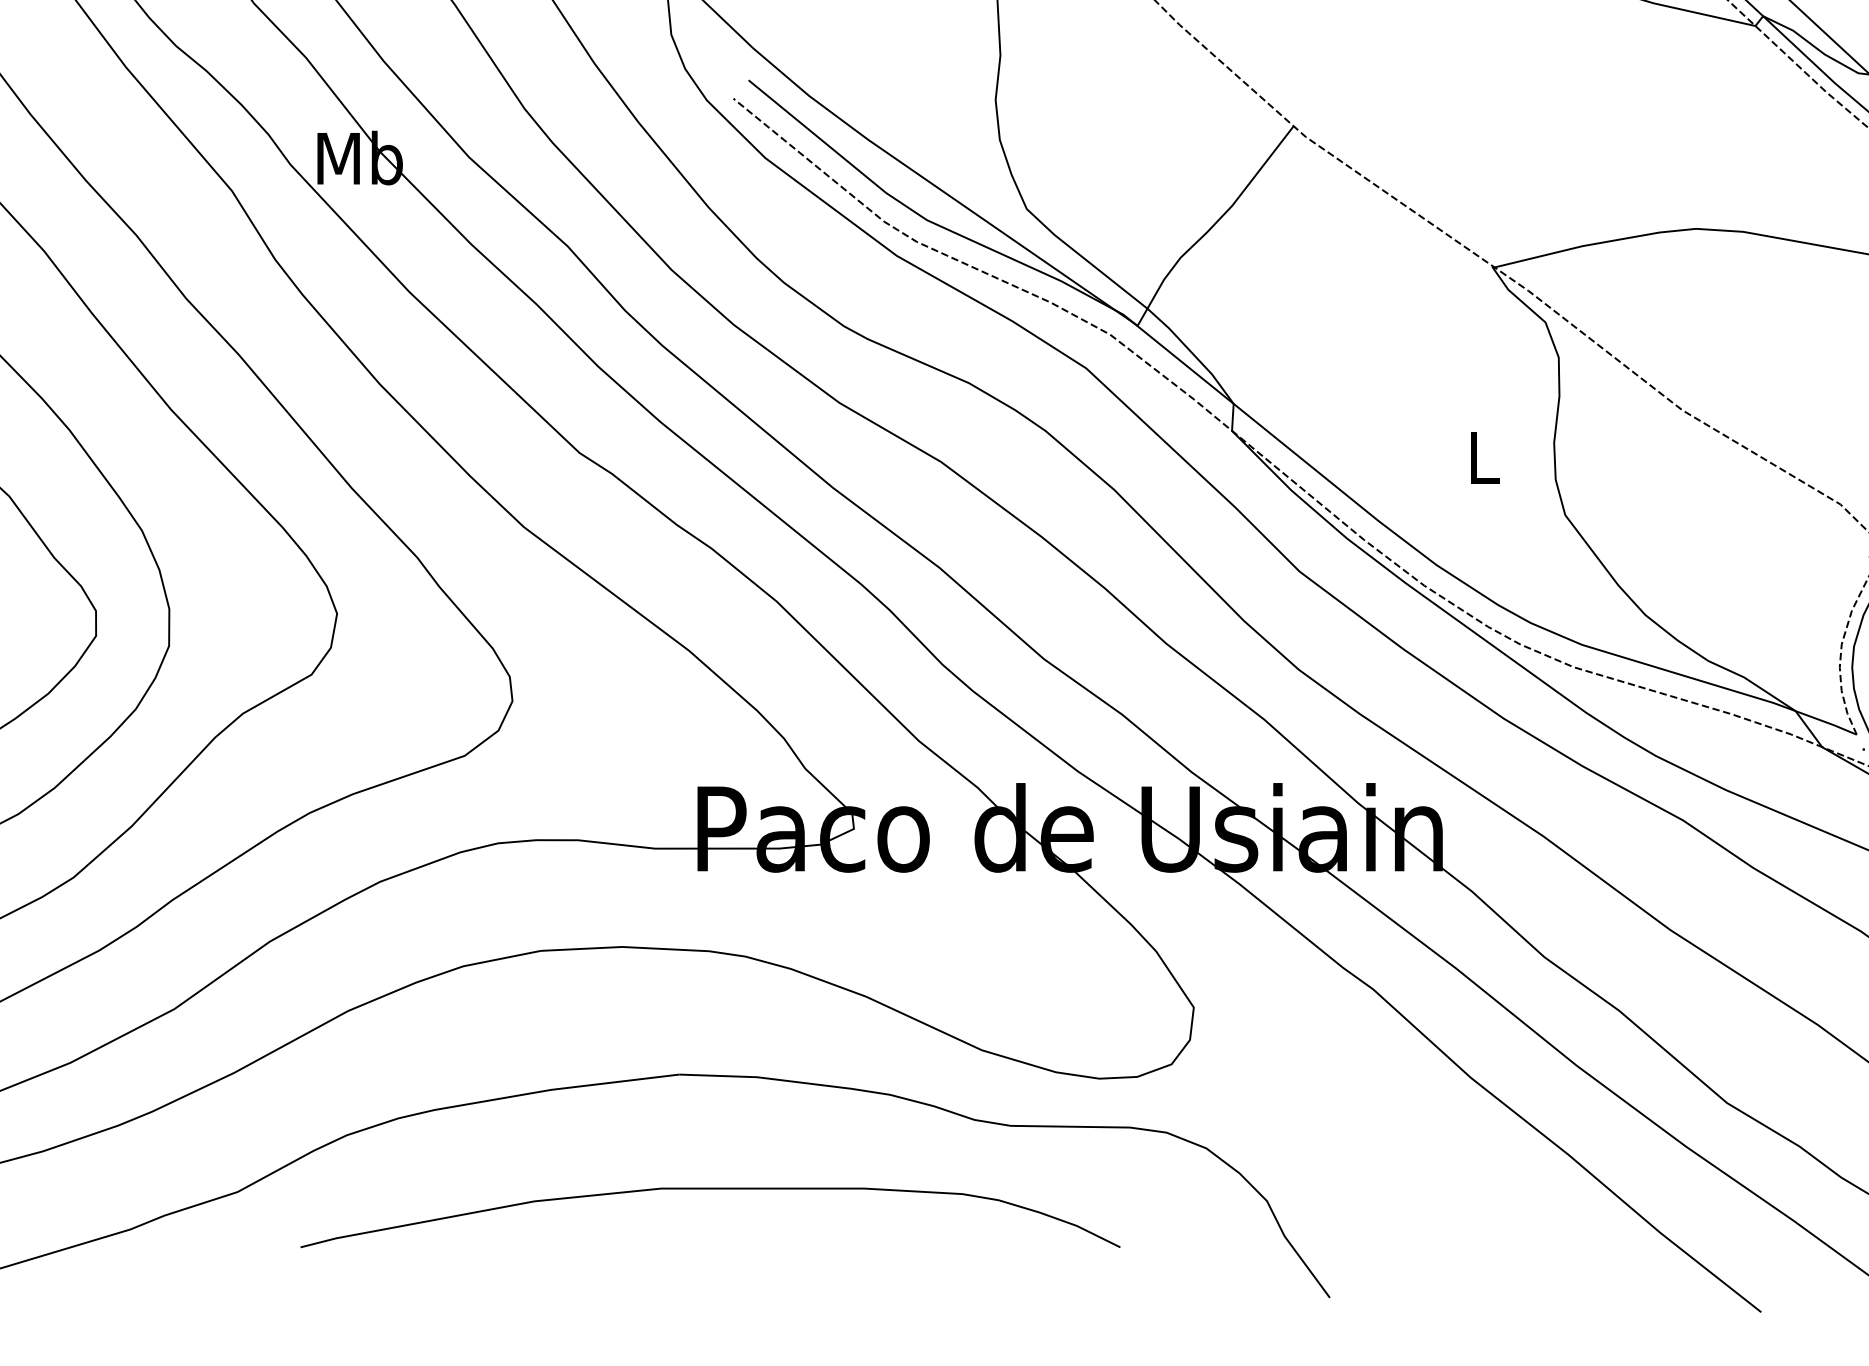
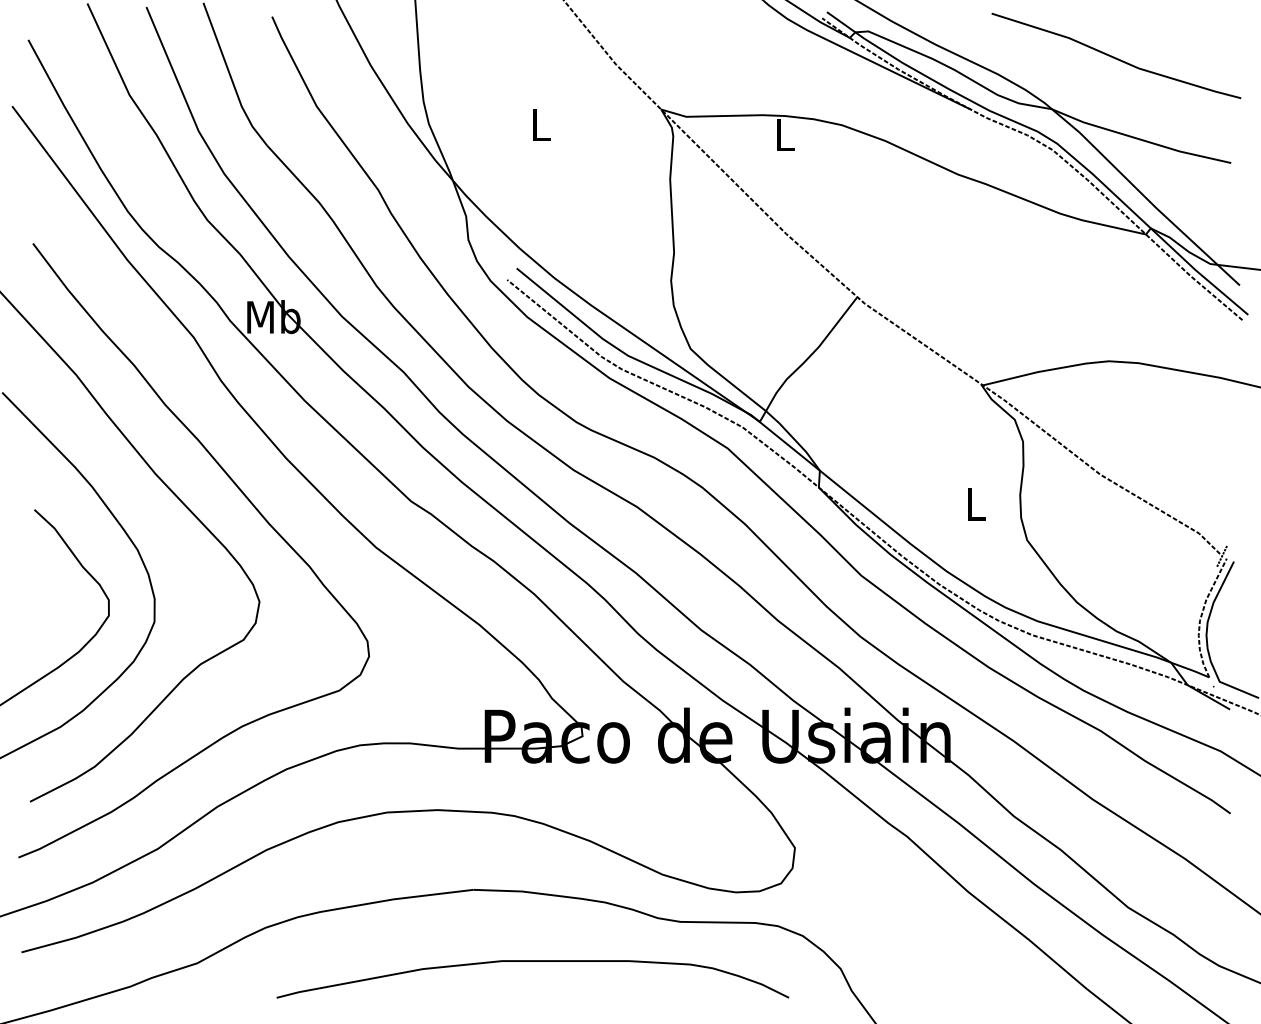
curve: (709, 1189) -> (532, 961), moved

